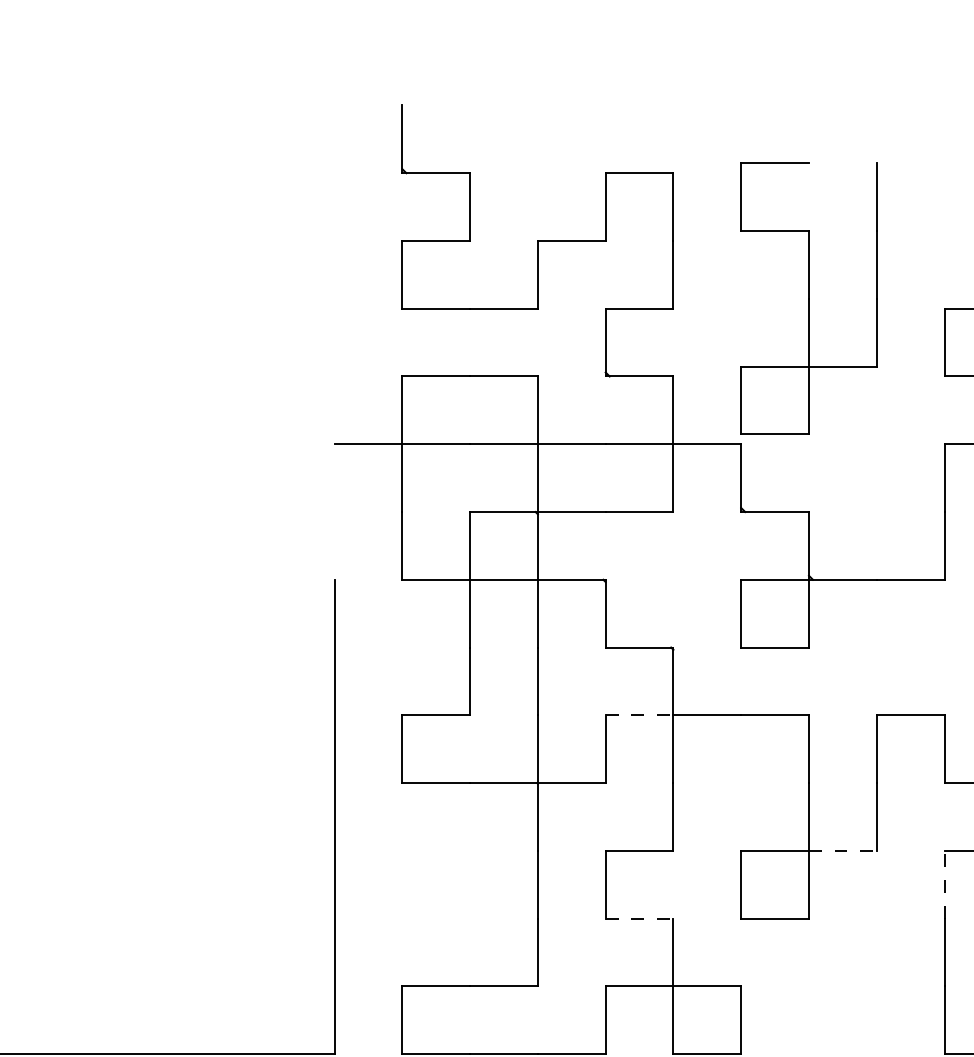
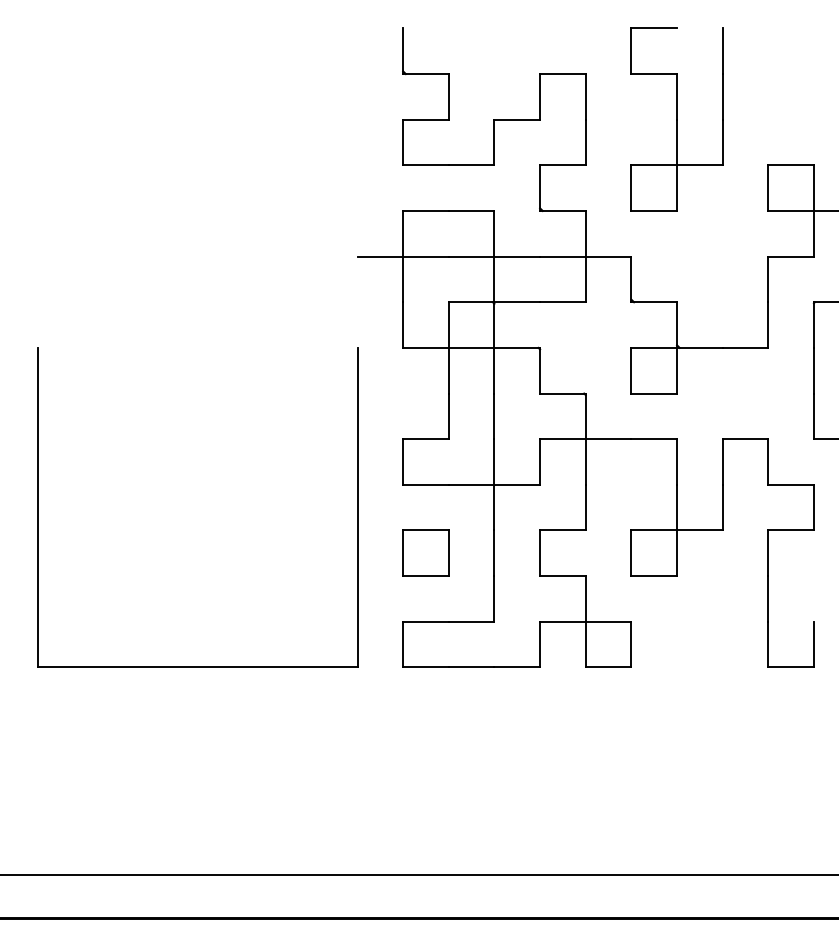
part: (808, 298) -> (676, 119), moved
line: (638, 715) -> (562, 439), dashed -> solid
line: (842, 850) -> (699, 530), dashed -> solid
part: (435, 883) -> (425, 552), added
line: (944, 884) -> (768, 553), dashed -> solid
line: (638, 919) -> (562, 576), dashed -> solid

